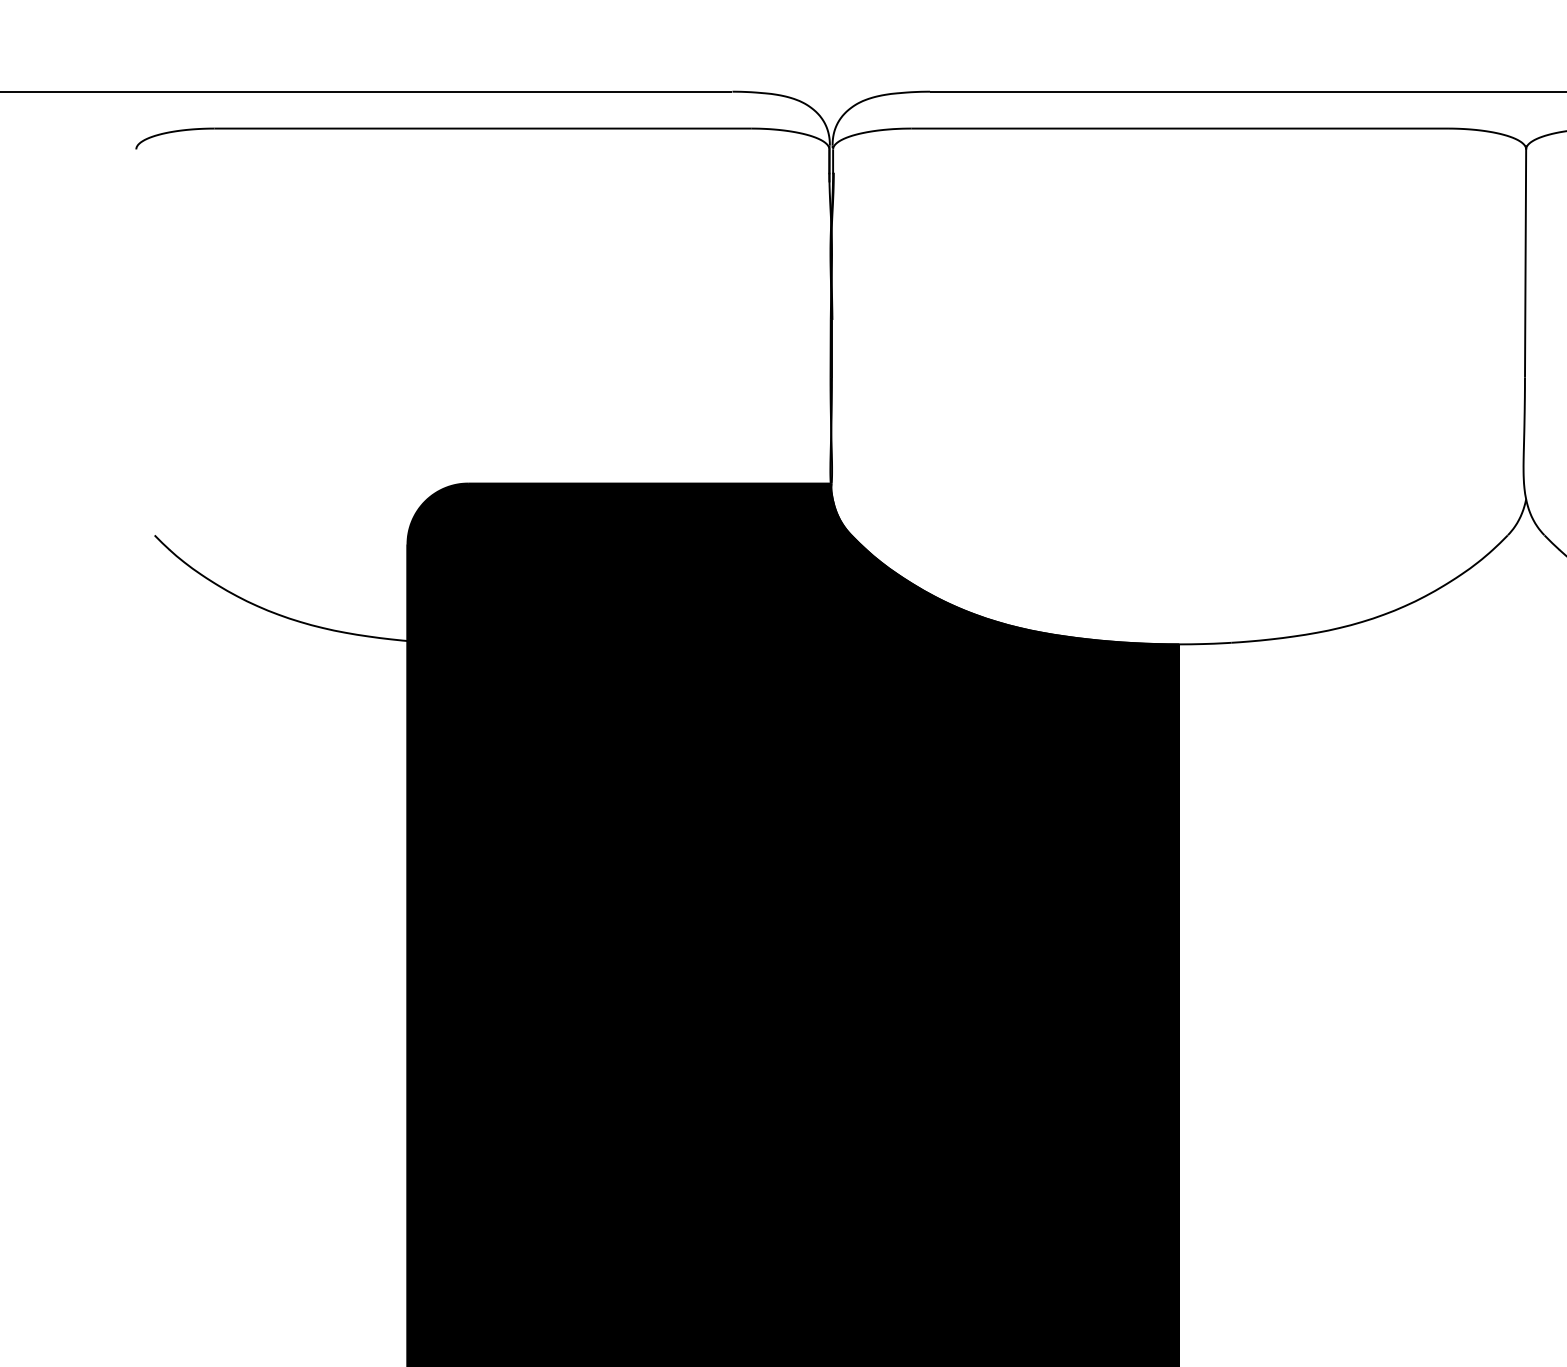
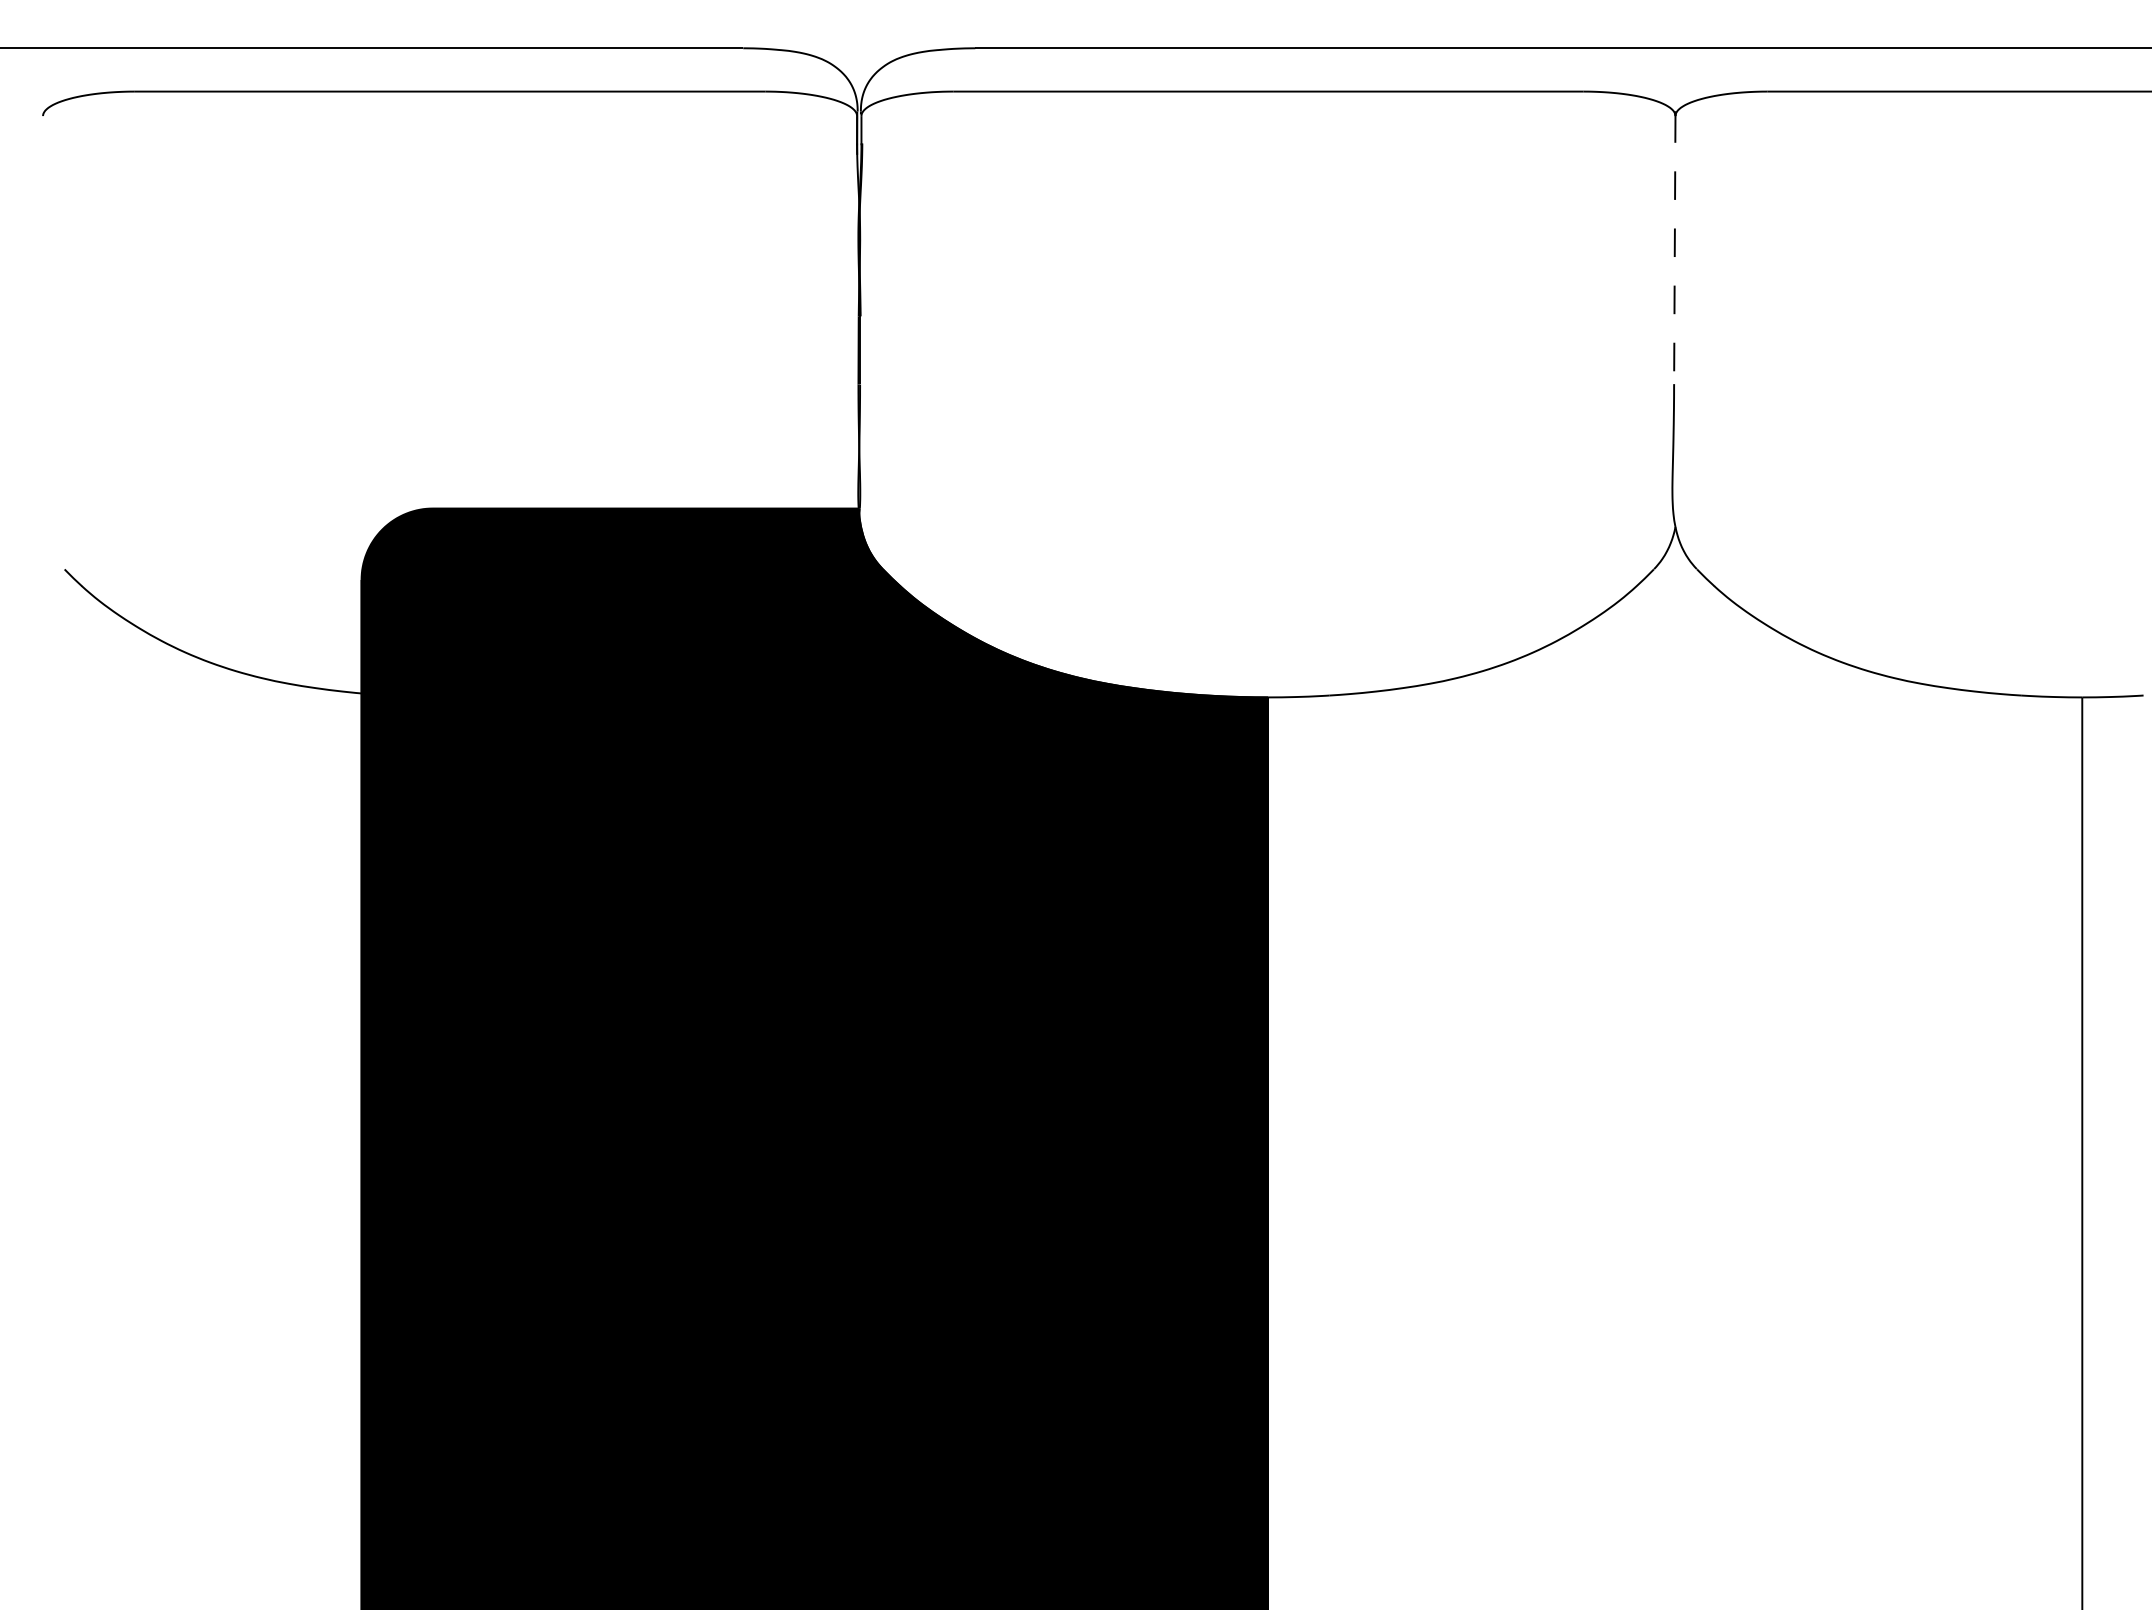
line: (1525, 263) -> (1674, 249), solid -> dashed

